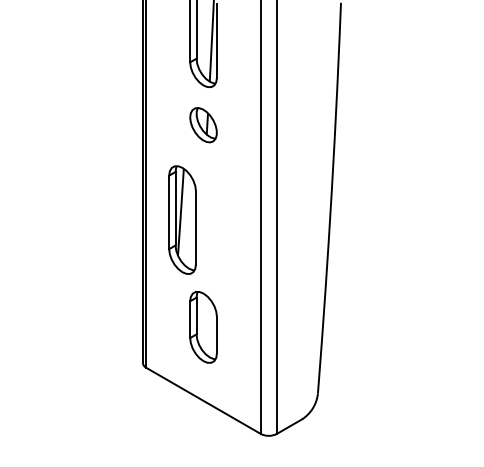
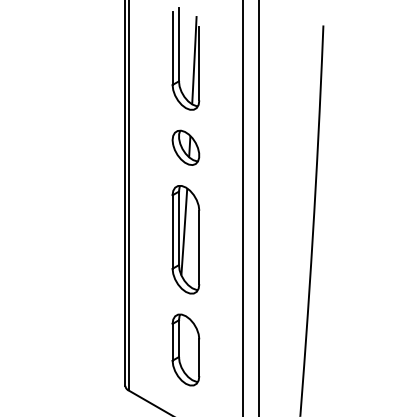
part: (182, 219) -> (185, 239), moved

